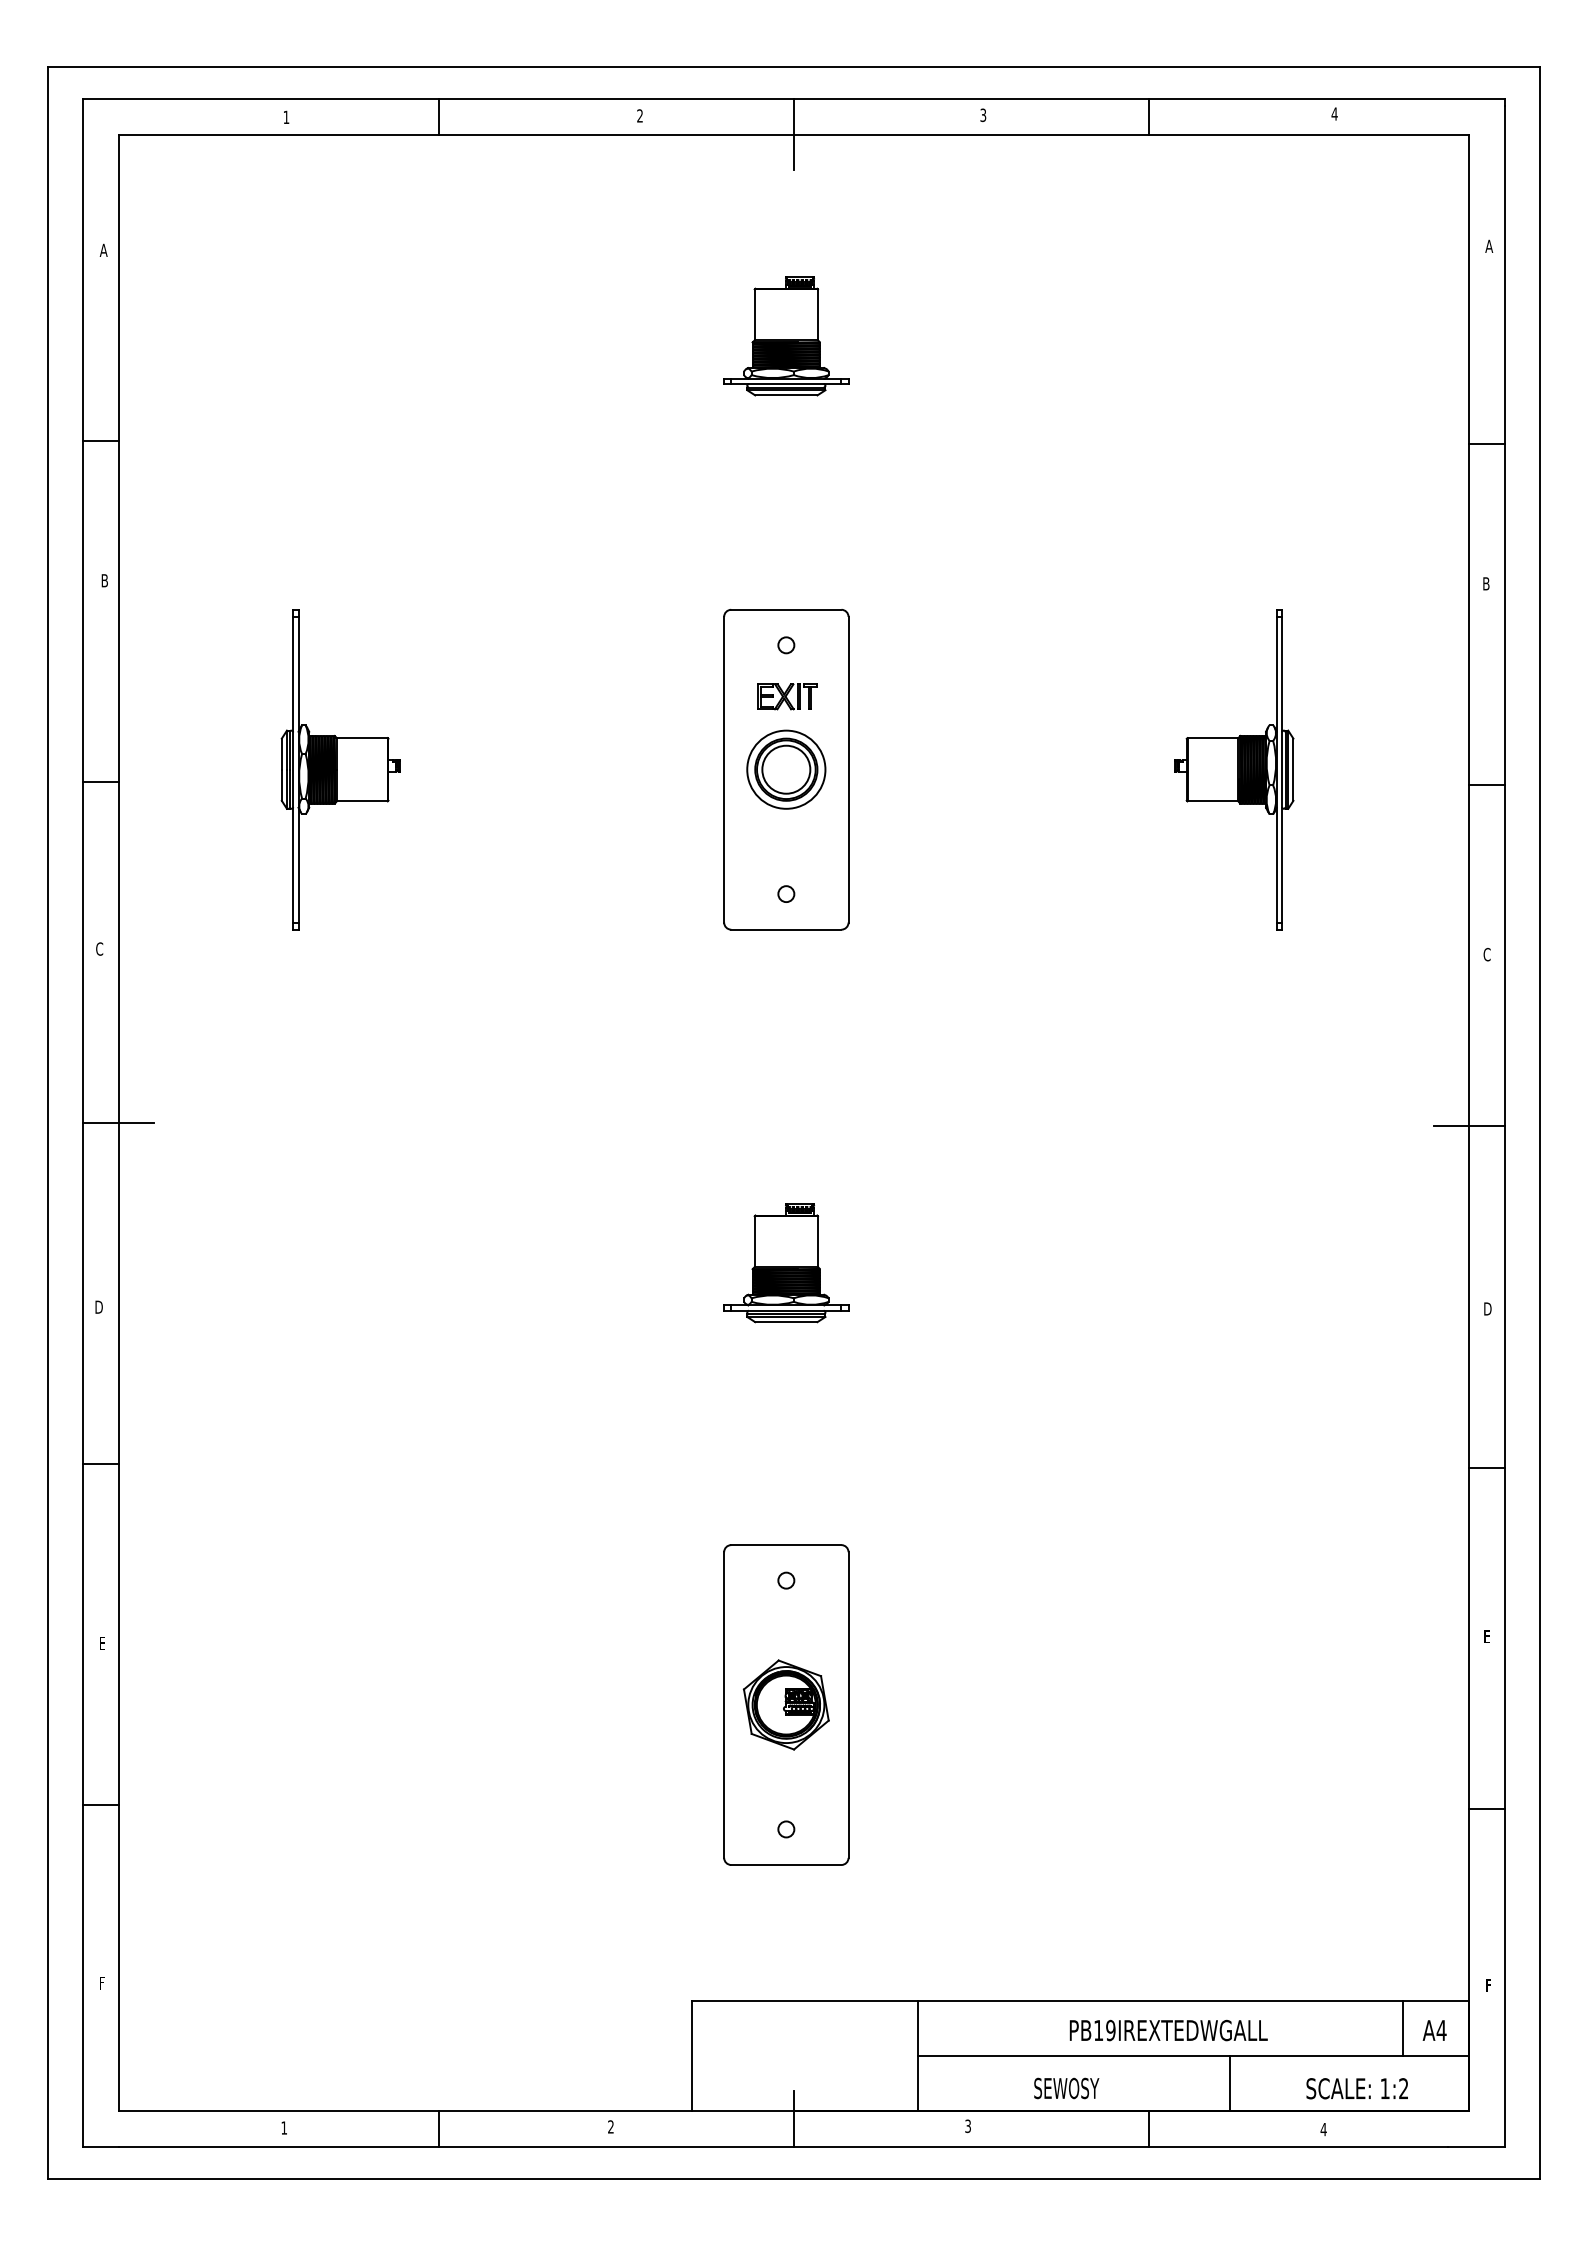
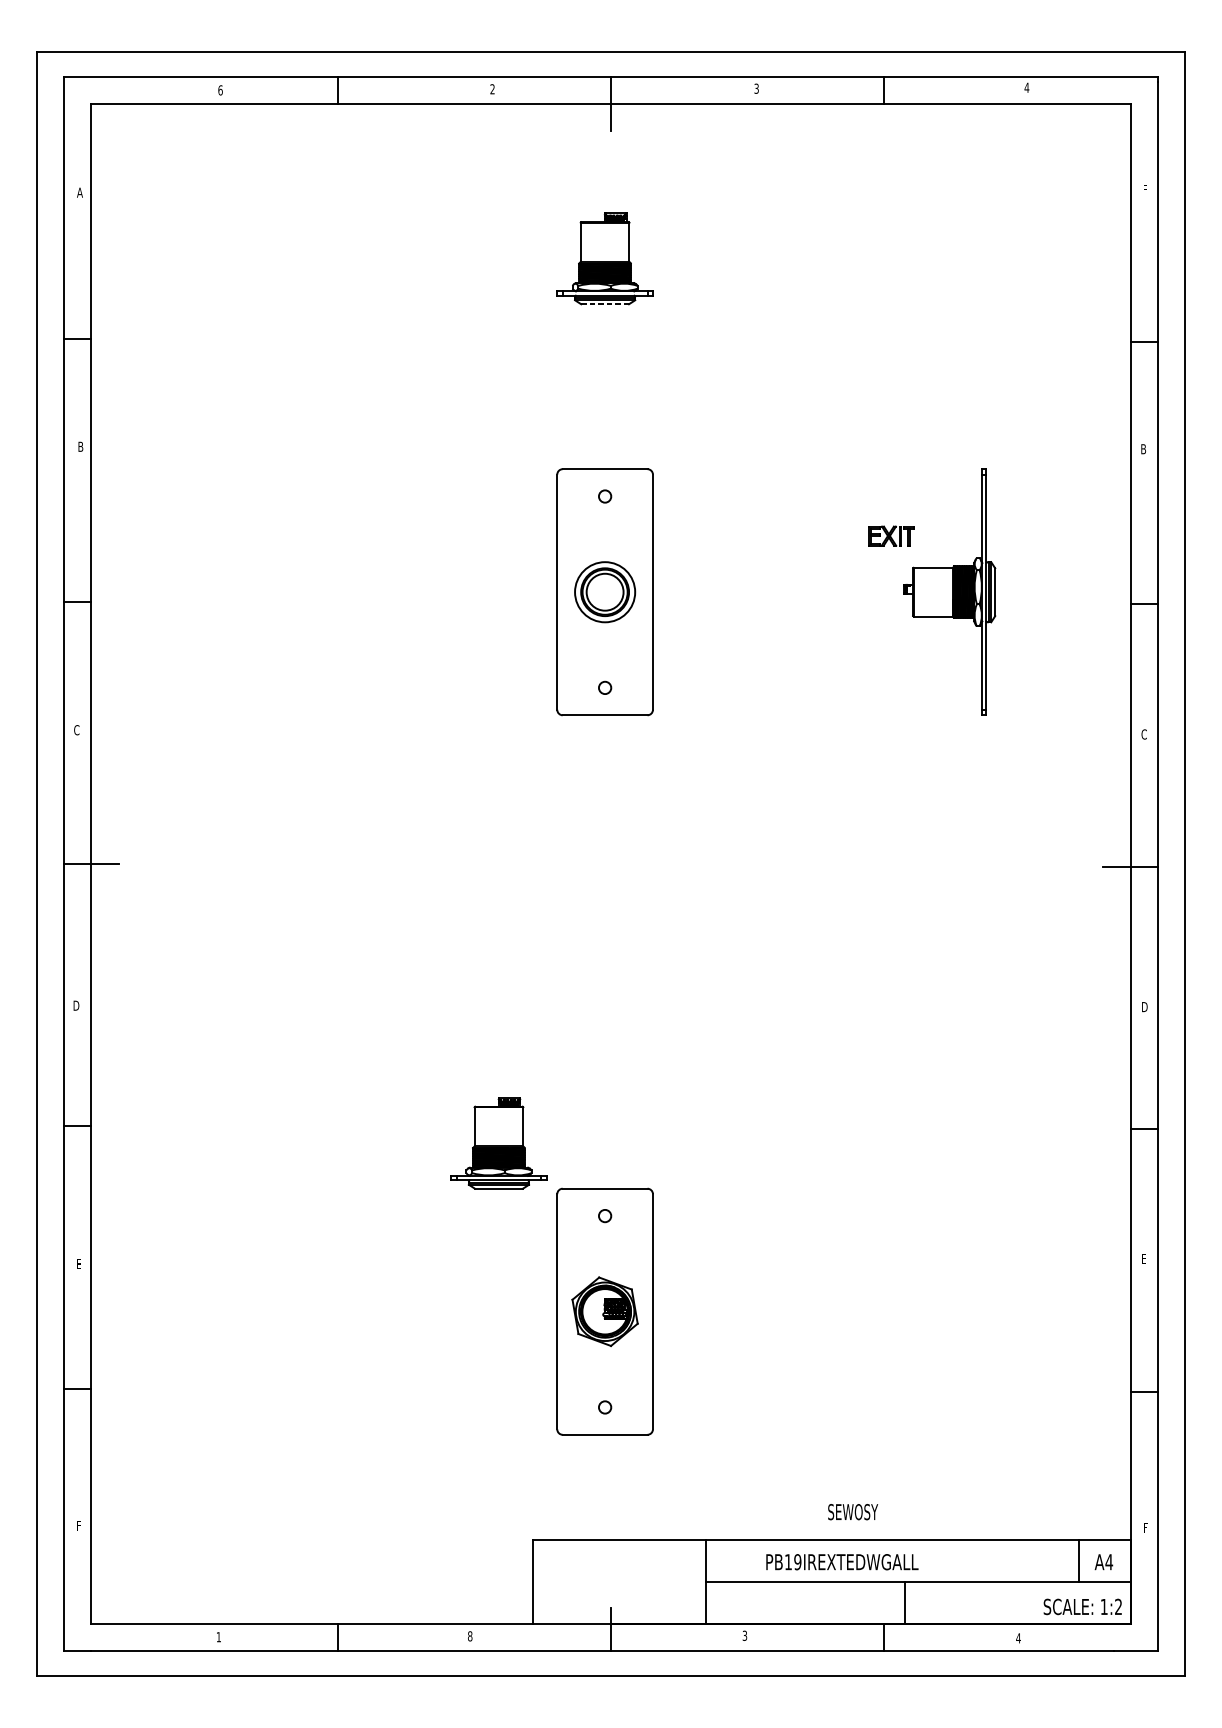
text: (286, 117) -> (220, 90), 1 -> 6
text: (1489, 245) -> (1146, 188), A -> F
line: (785, 395) -> (604, 304), solid -> dashed
part: (787, 696) -> (891, 535), moved
part: (340, 769) -> (262, 592), removed
part: (786, 1263) -> (499, 1143), moved
text: (1168, 2030) -> (842, 1562), moved
line: (1229, 2083) -> (904, 1602), moved
text: (1066, 2088) -> (852, 1512), moved
text: (1356, 2088) -> (1082, 1606), moved
text: (610, 2126) -> (469, 1635), 2 -> 8

